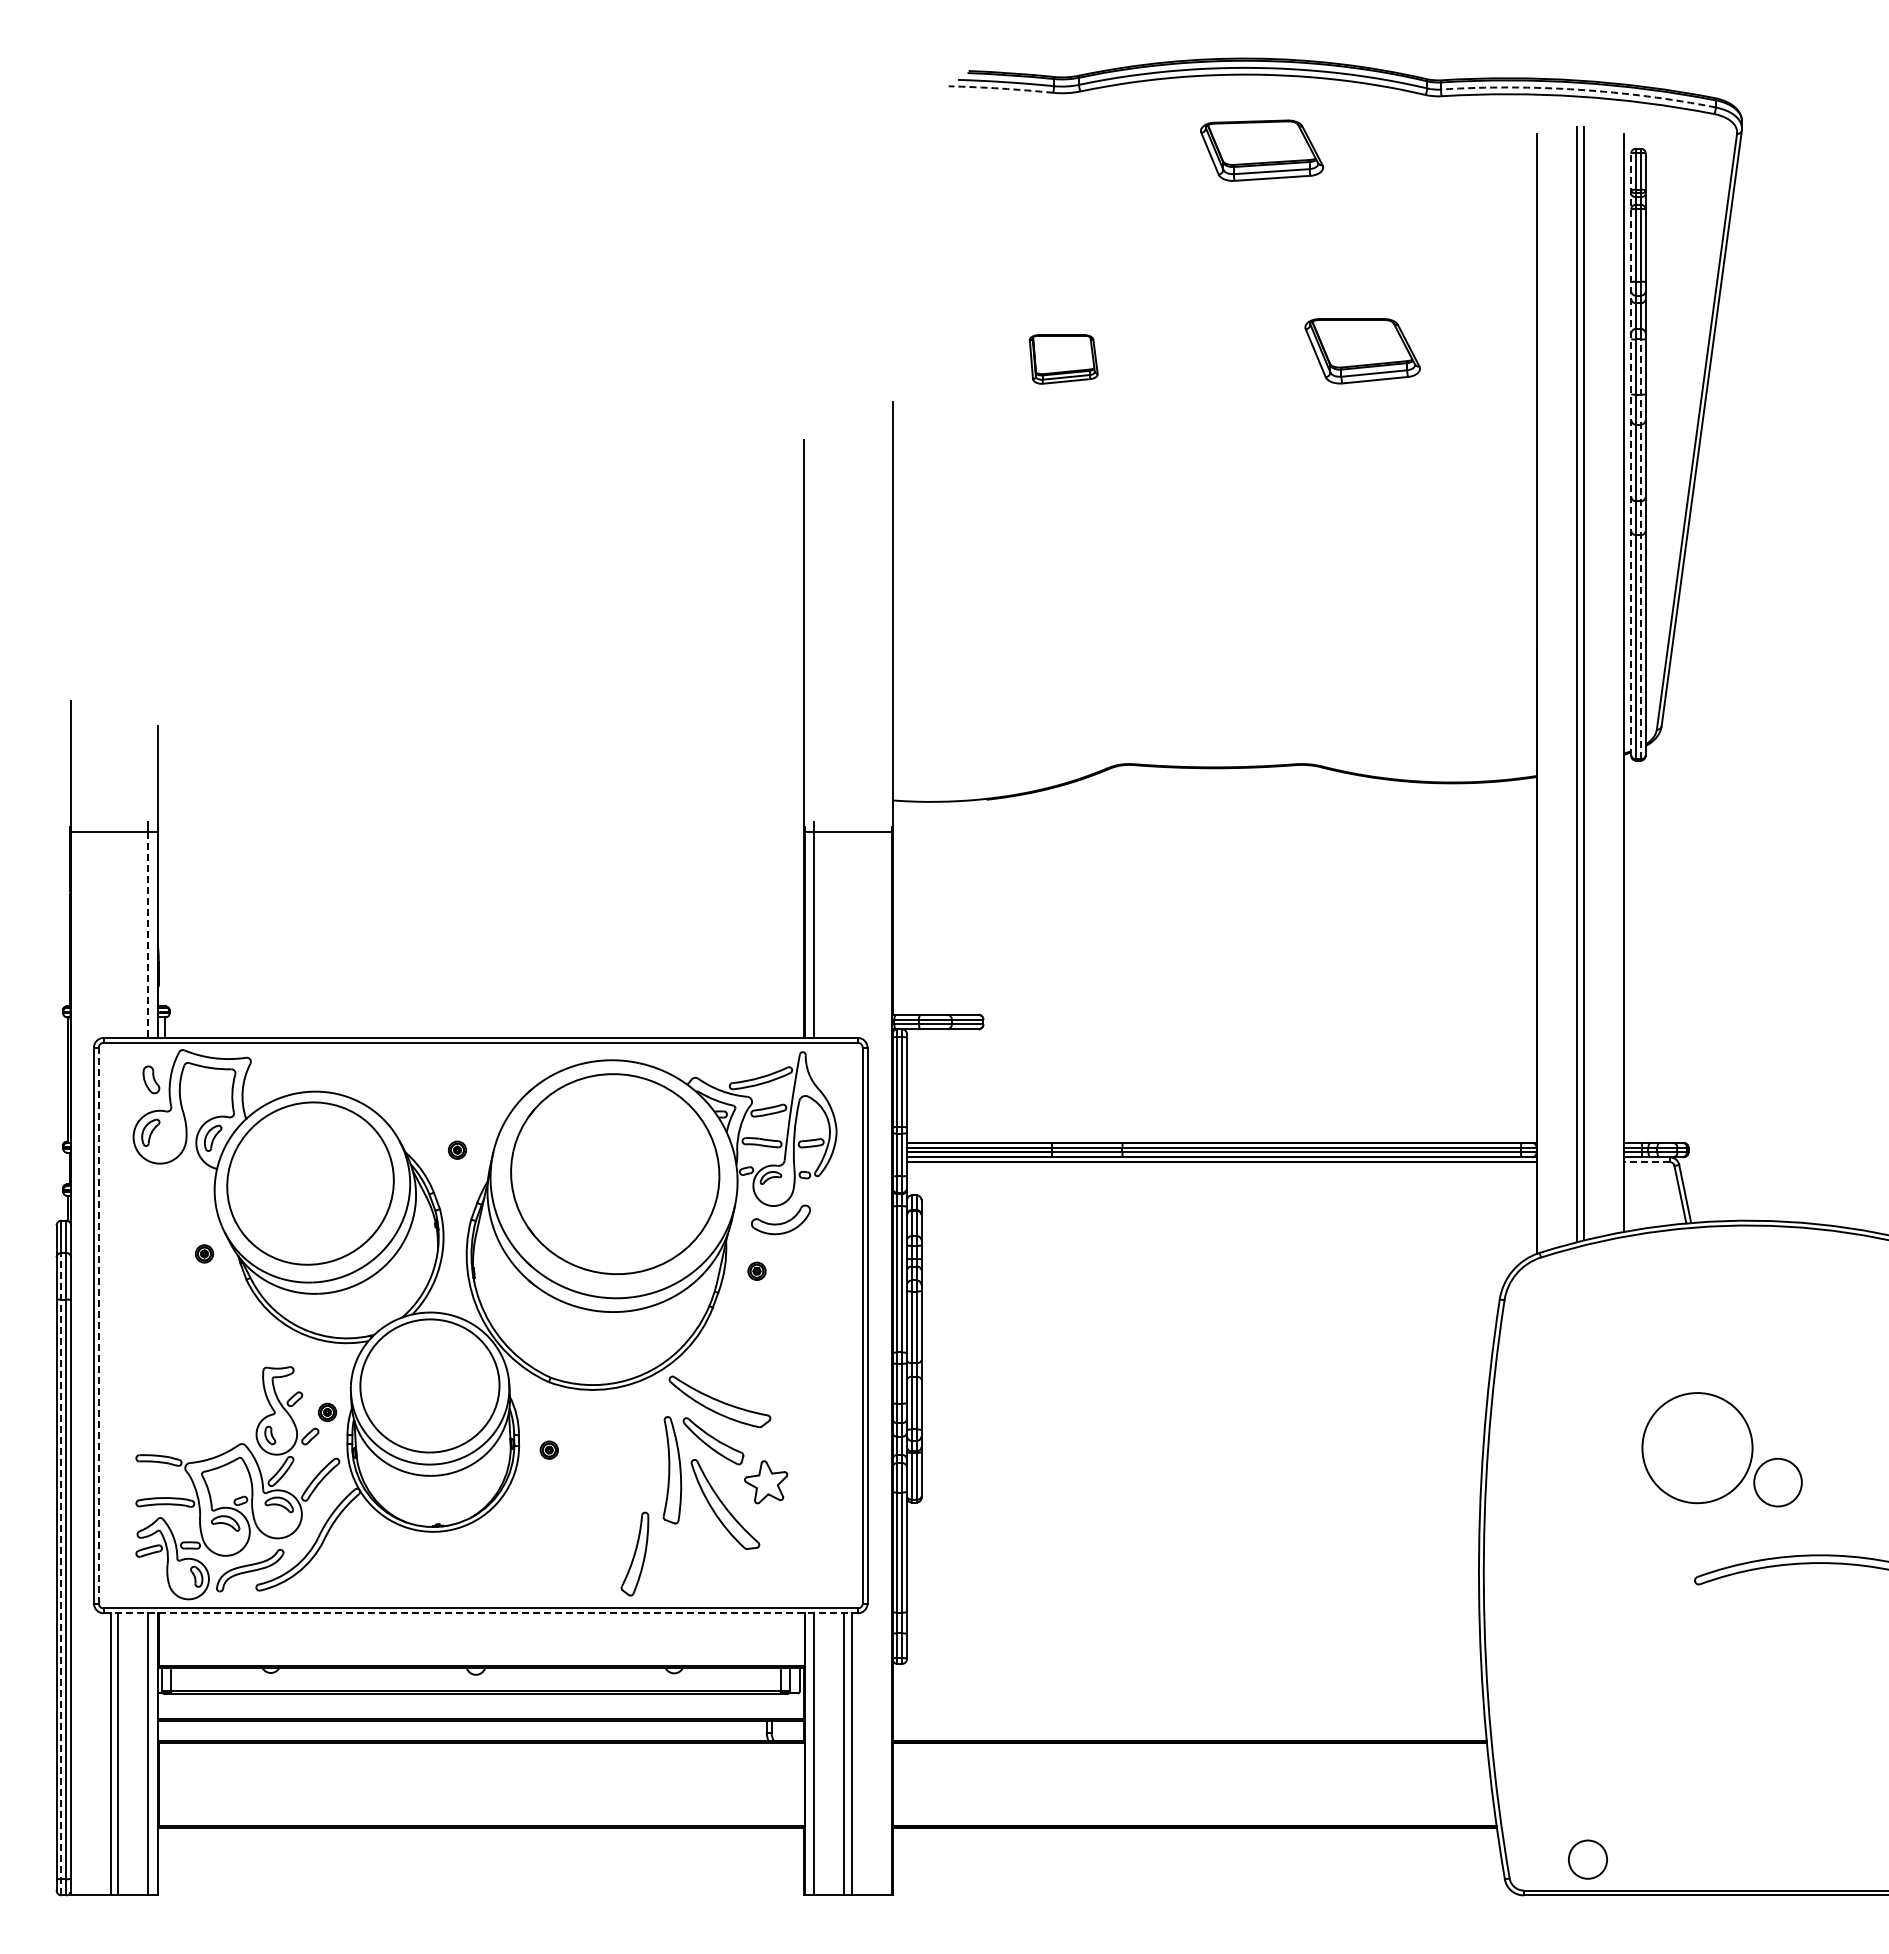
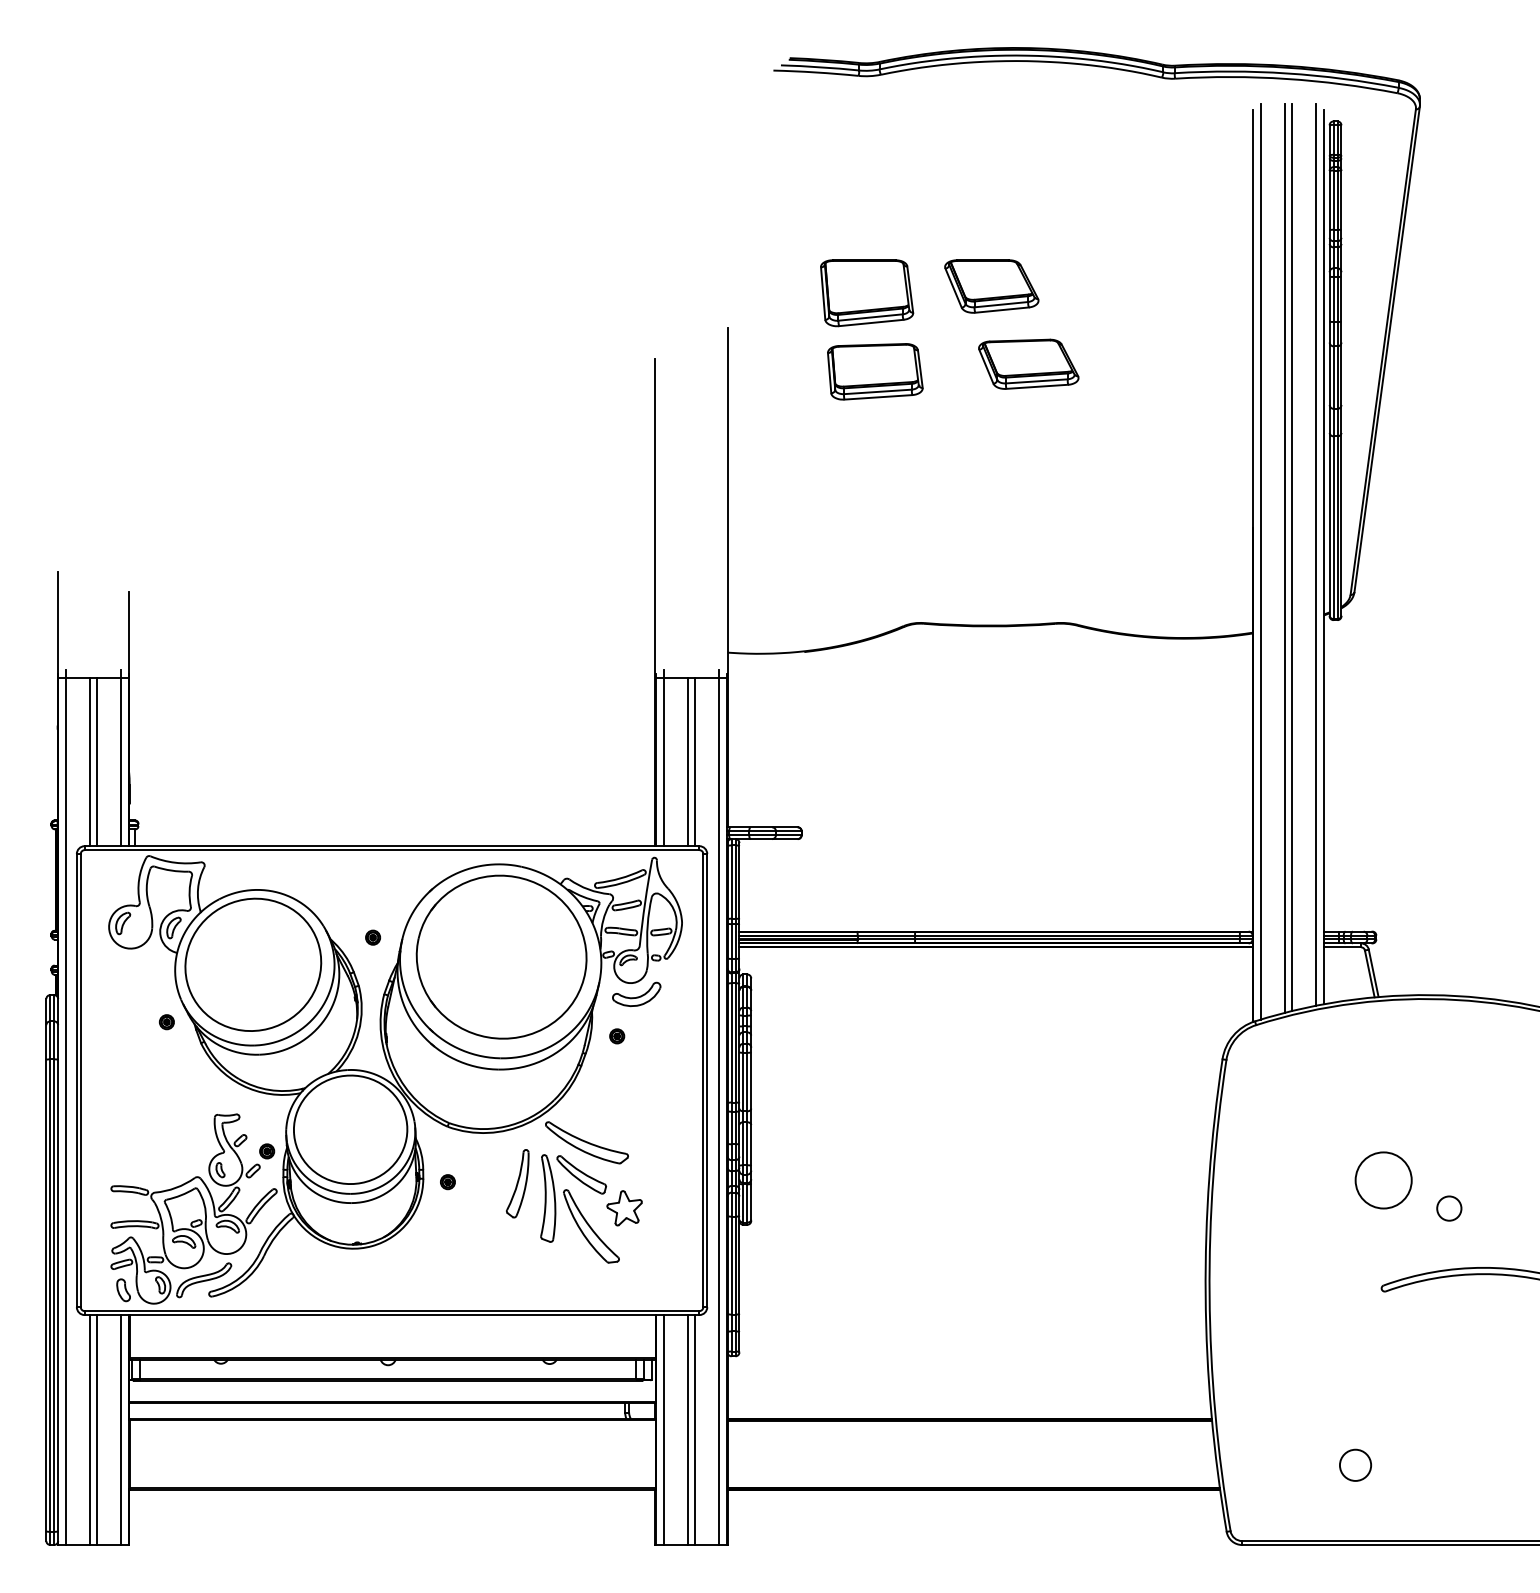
arc: (1001, 88) -> (816, 72), dashed -> solid
arc: (1579, 89) -> (1287, 73), dashed -> solid
part: (1261, 150) -> (1028, 364), moved
part: (1362, 351) -> (991, 286), moved
part: (1063, 359) -> (866, 293), size x1.67
line: (1631, 454) -> (1329, 370), dashed -> solid
part: (1073, 455) -> (875, 371), added
line: (1640, 549) -> (1337, 448), dashed -> solid
line: (1614, 680) -> (1316, 554), added
line: (1546, 688) -> (1260, 561), added
line: (110, 934) -> (90, 761), added
line: (118, 934) -> (96, 761), added
line: (844, 934) -> (688, 761), added
line: (852, 934) -> (695, 761), added
line: (148, 935) -> (121, 762), dashed -> solid
part: (151, 1079) -> (123, 1289), moved
line: (1646, 1162) -> (1342, 947), dashed -> solid
line: (98, 1325) -> (80, 1080), dashed -> solid
line: (80, 1358) -> (65, 1107), added
line: (882, 1358) -> (719, 1107), added
circle: (1697, 1447) -> (1383, 1179), size x0.62
circle: (1777, 1482) -> (1448, 1208), size x0.62
part: (634, 1553) -> (517, 1183), moved
line: (61, 1573) -> (50, 1282), dashed -> solid
line: (481, 1613) -> (392, 1315), dashed -> solid
circle: (1587, 1859) -> (1355, 1465), moved

